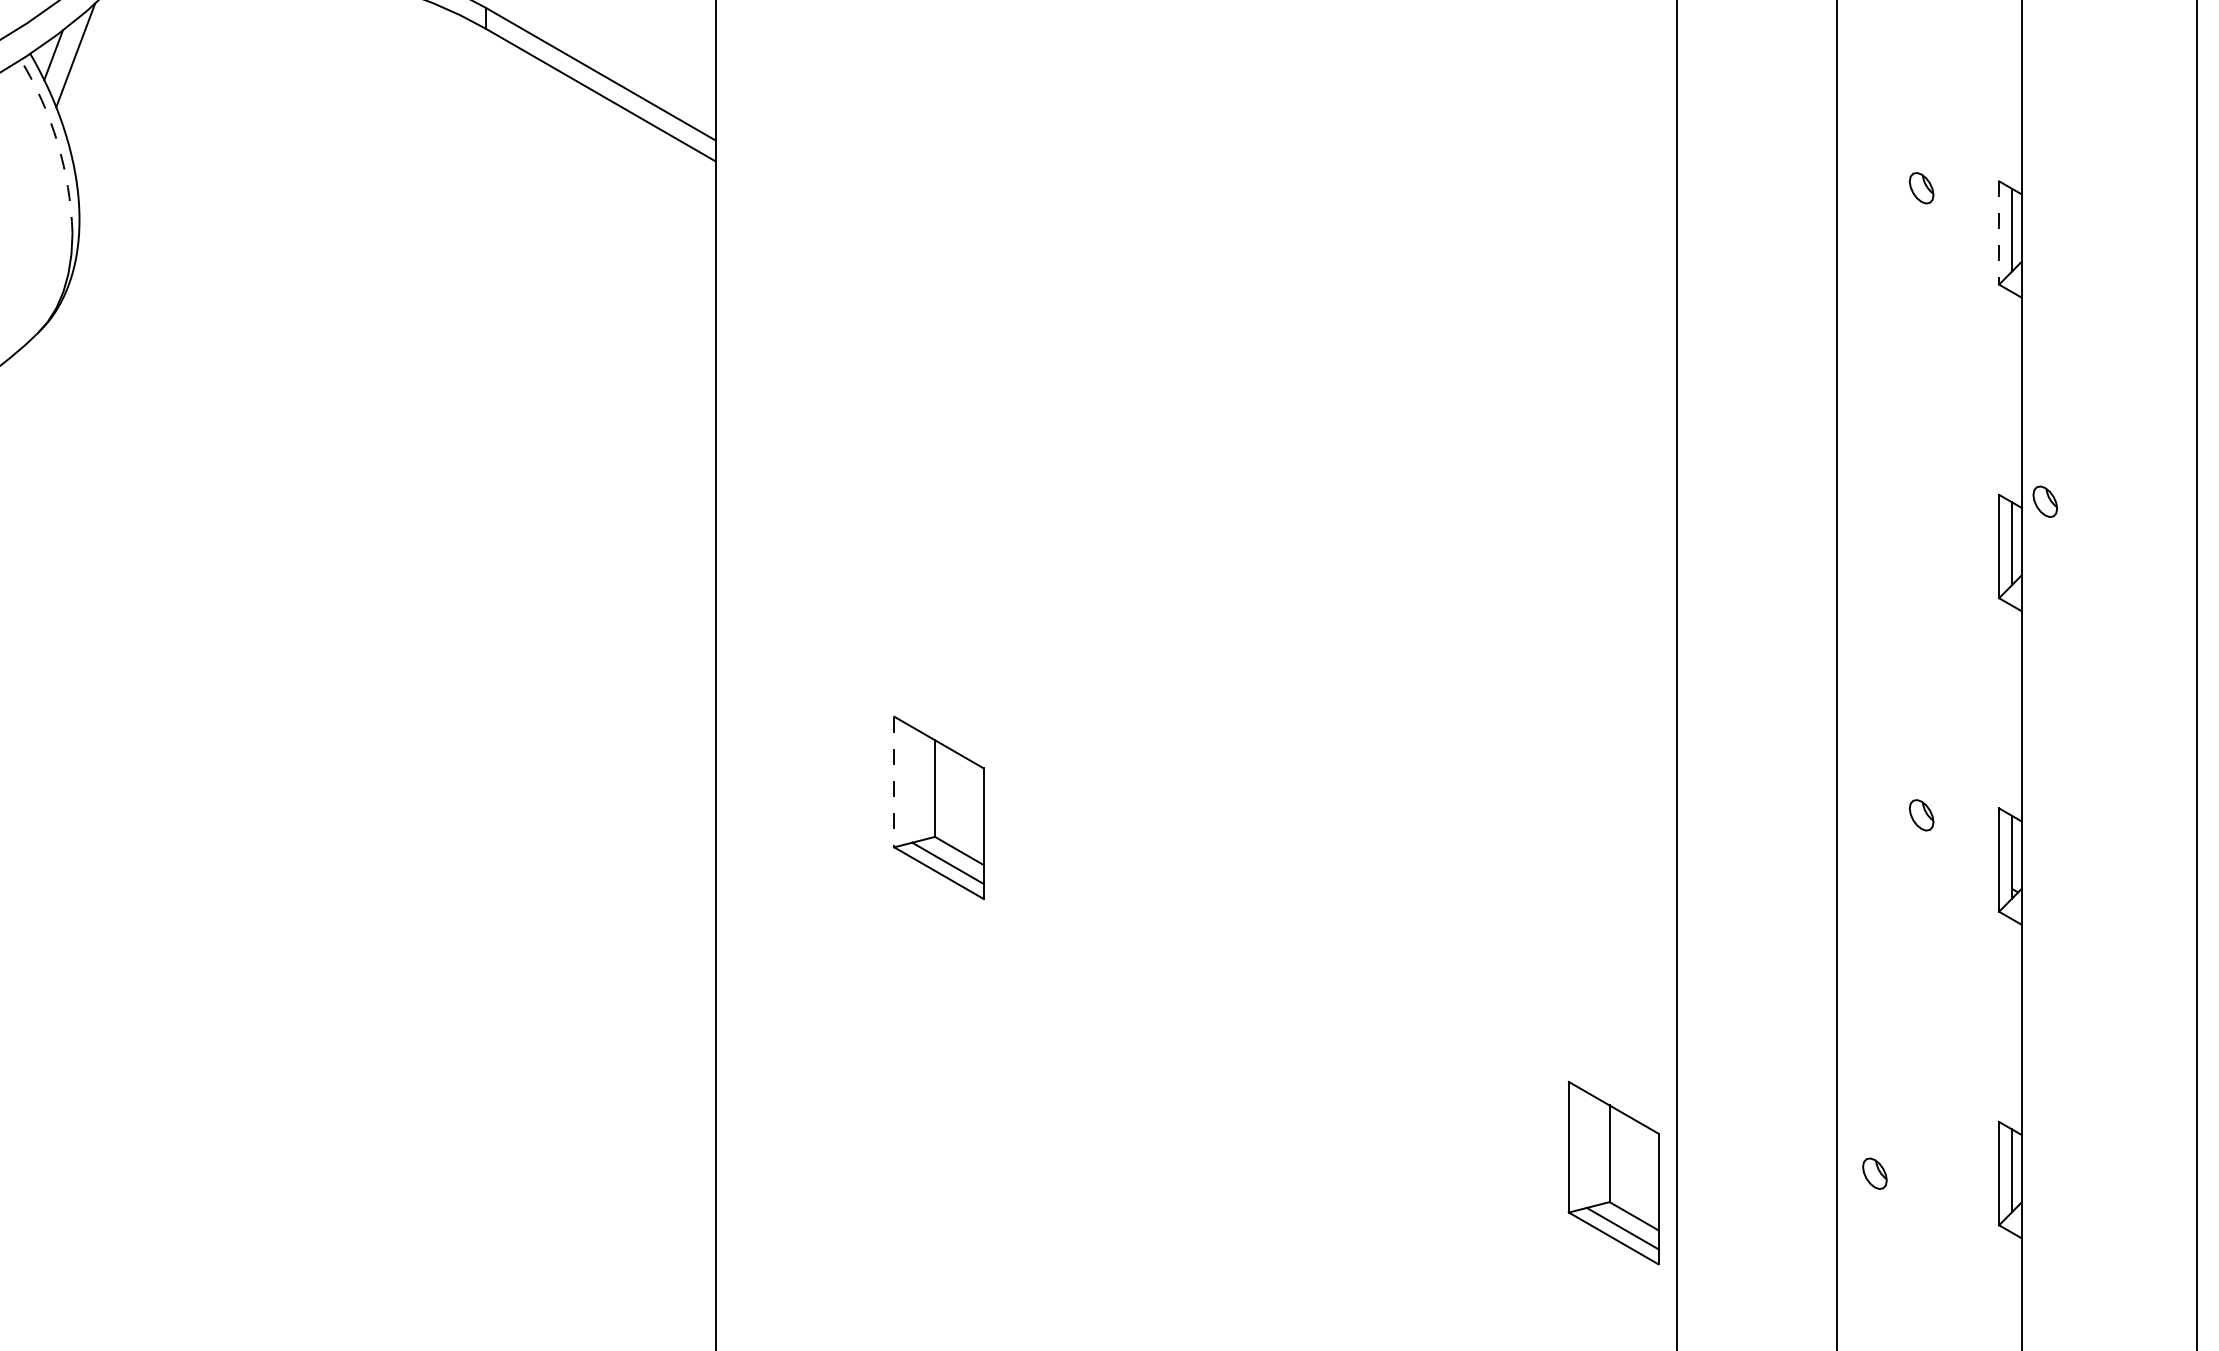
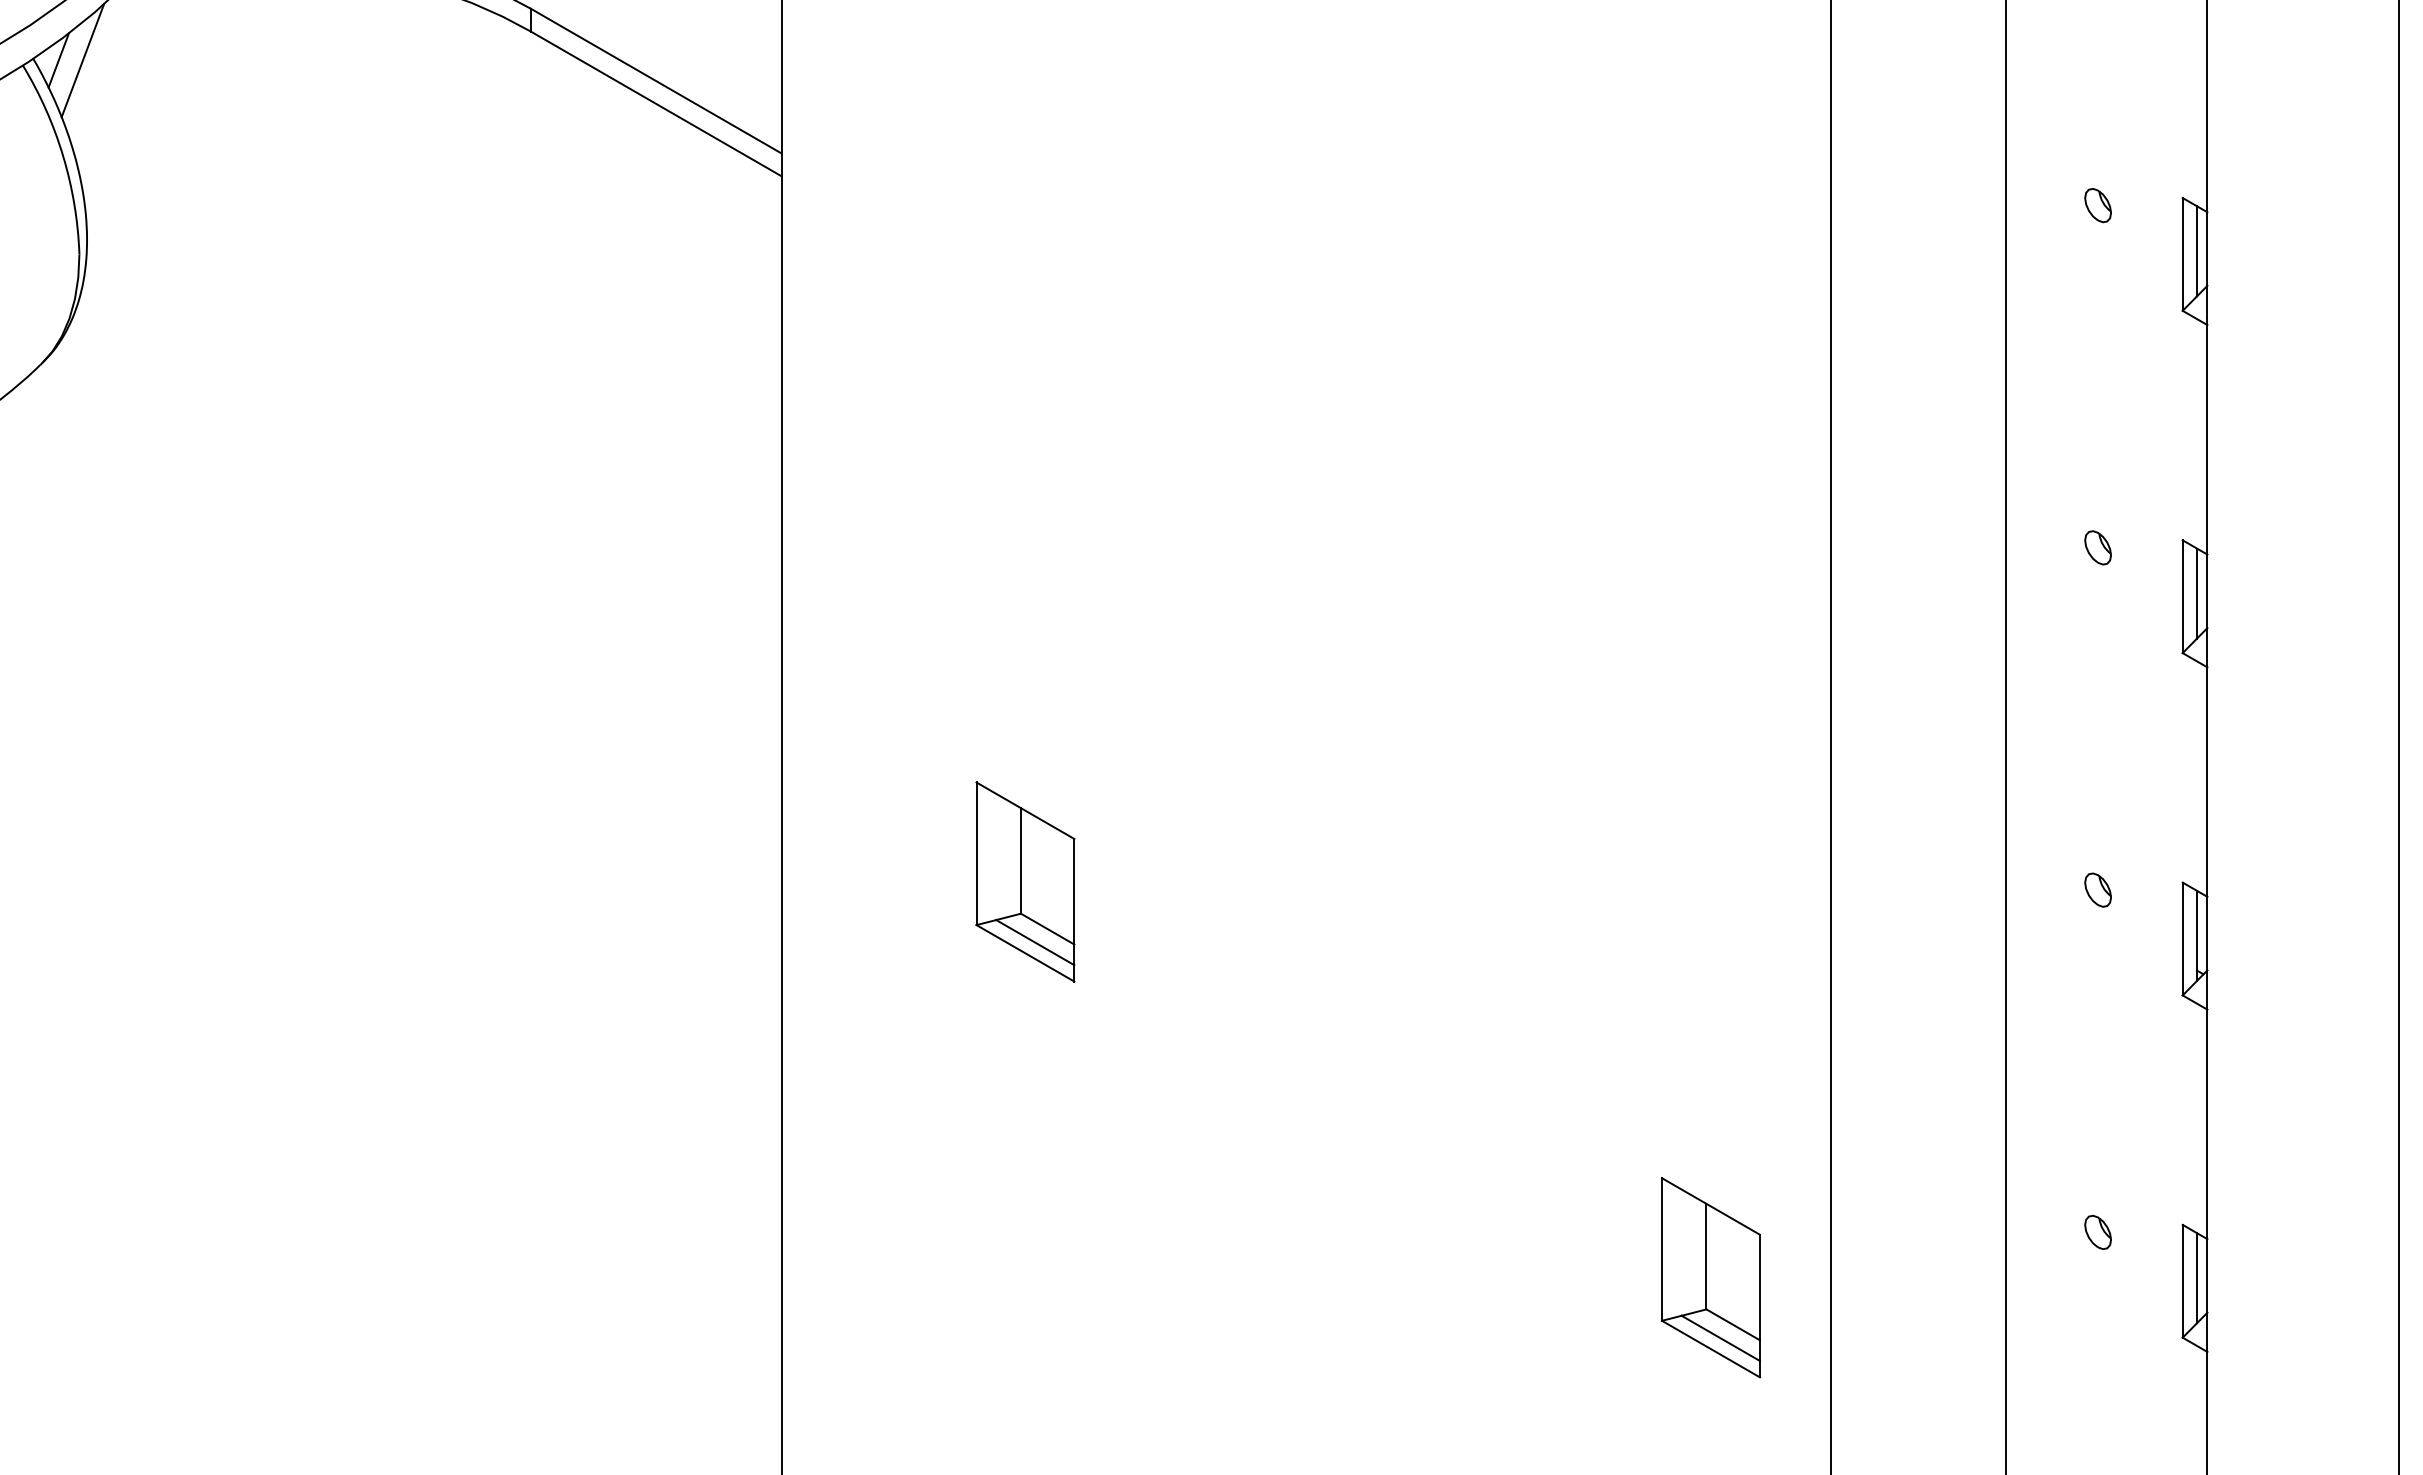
arc: (57, 143) -> (63, 156), dashed -> solid
line: (1998, 233) -> (2182, 254), dashed -> solid
part: (2044, 501) -> (2097, 547), moved
line: (894, 782) -> (976, 854), dashed -> solid
part: (1613, 1172) -> (1710, 1277), moved
part: (1874, 1172) -> (2097, 1231), moved

